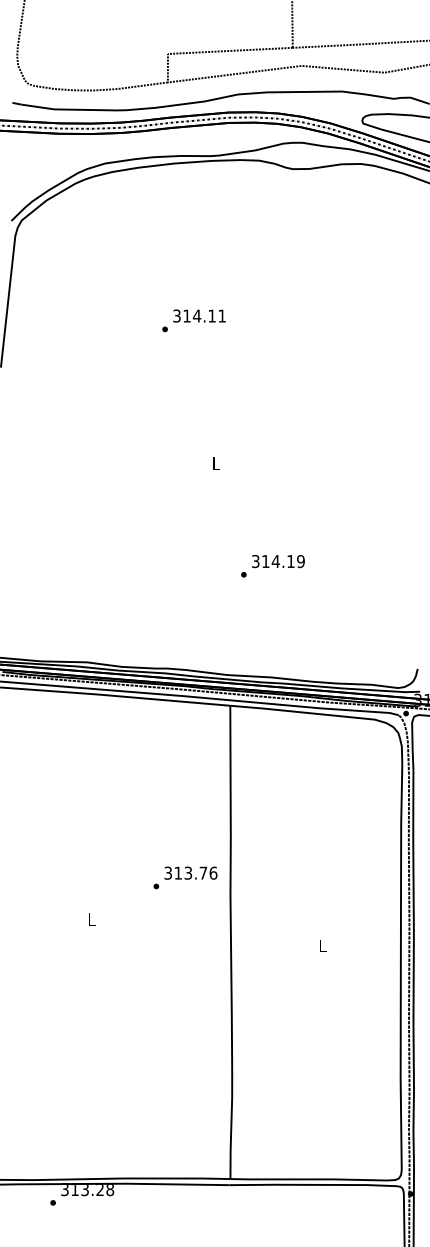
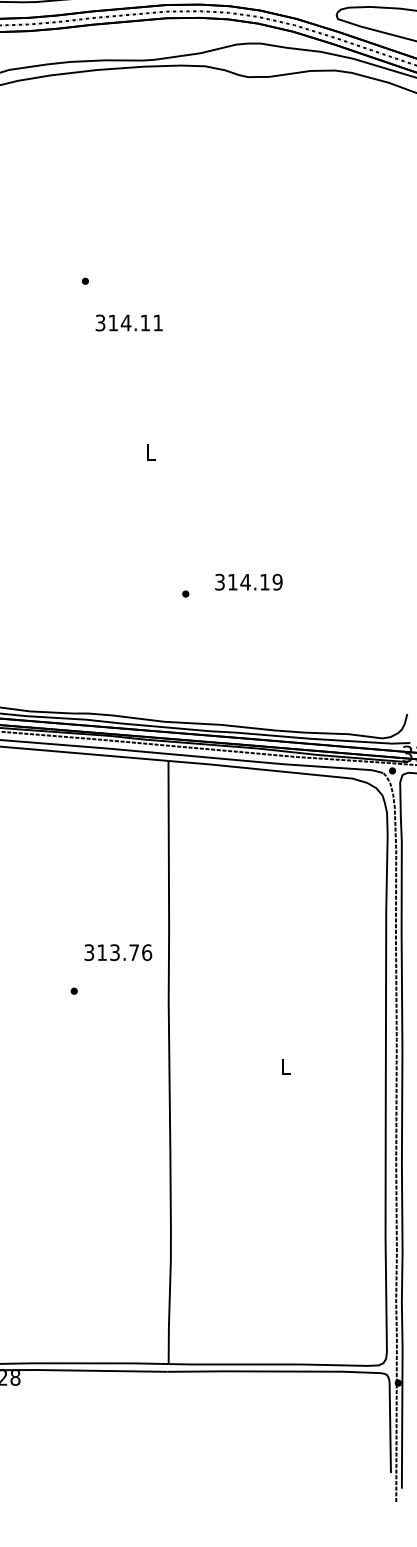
text: (199, 315) -> (129, 322), moved
text: (278, 561) -> (249, 582), moved
text: (190, 872) -> (117, 951), moved

